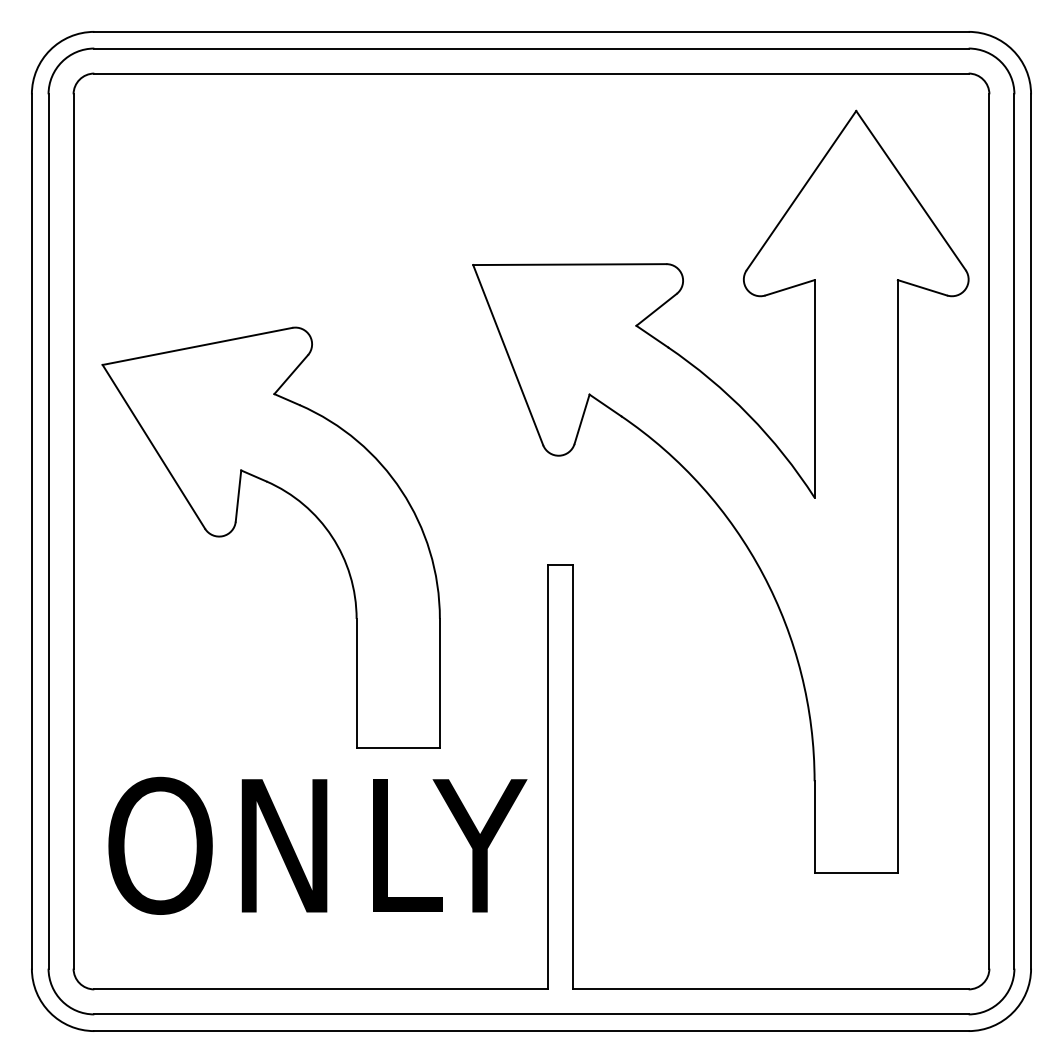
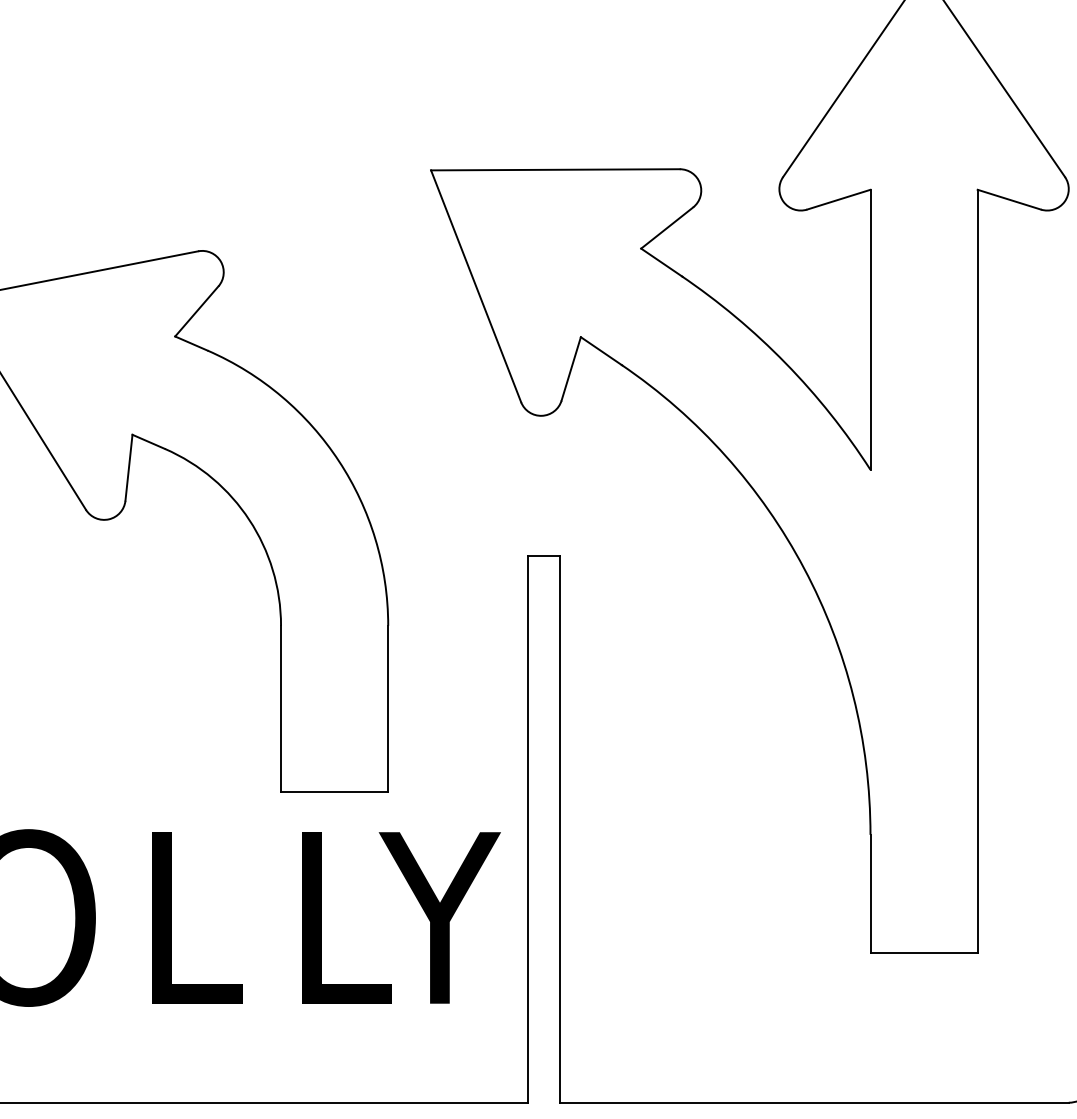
text: (284, 845) -> (188, 917), N -> L

